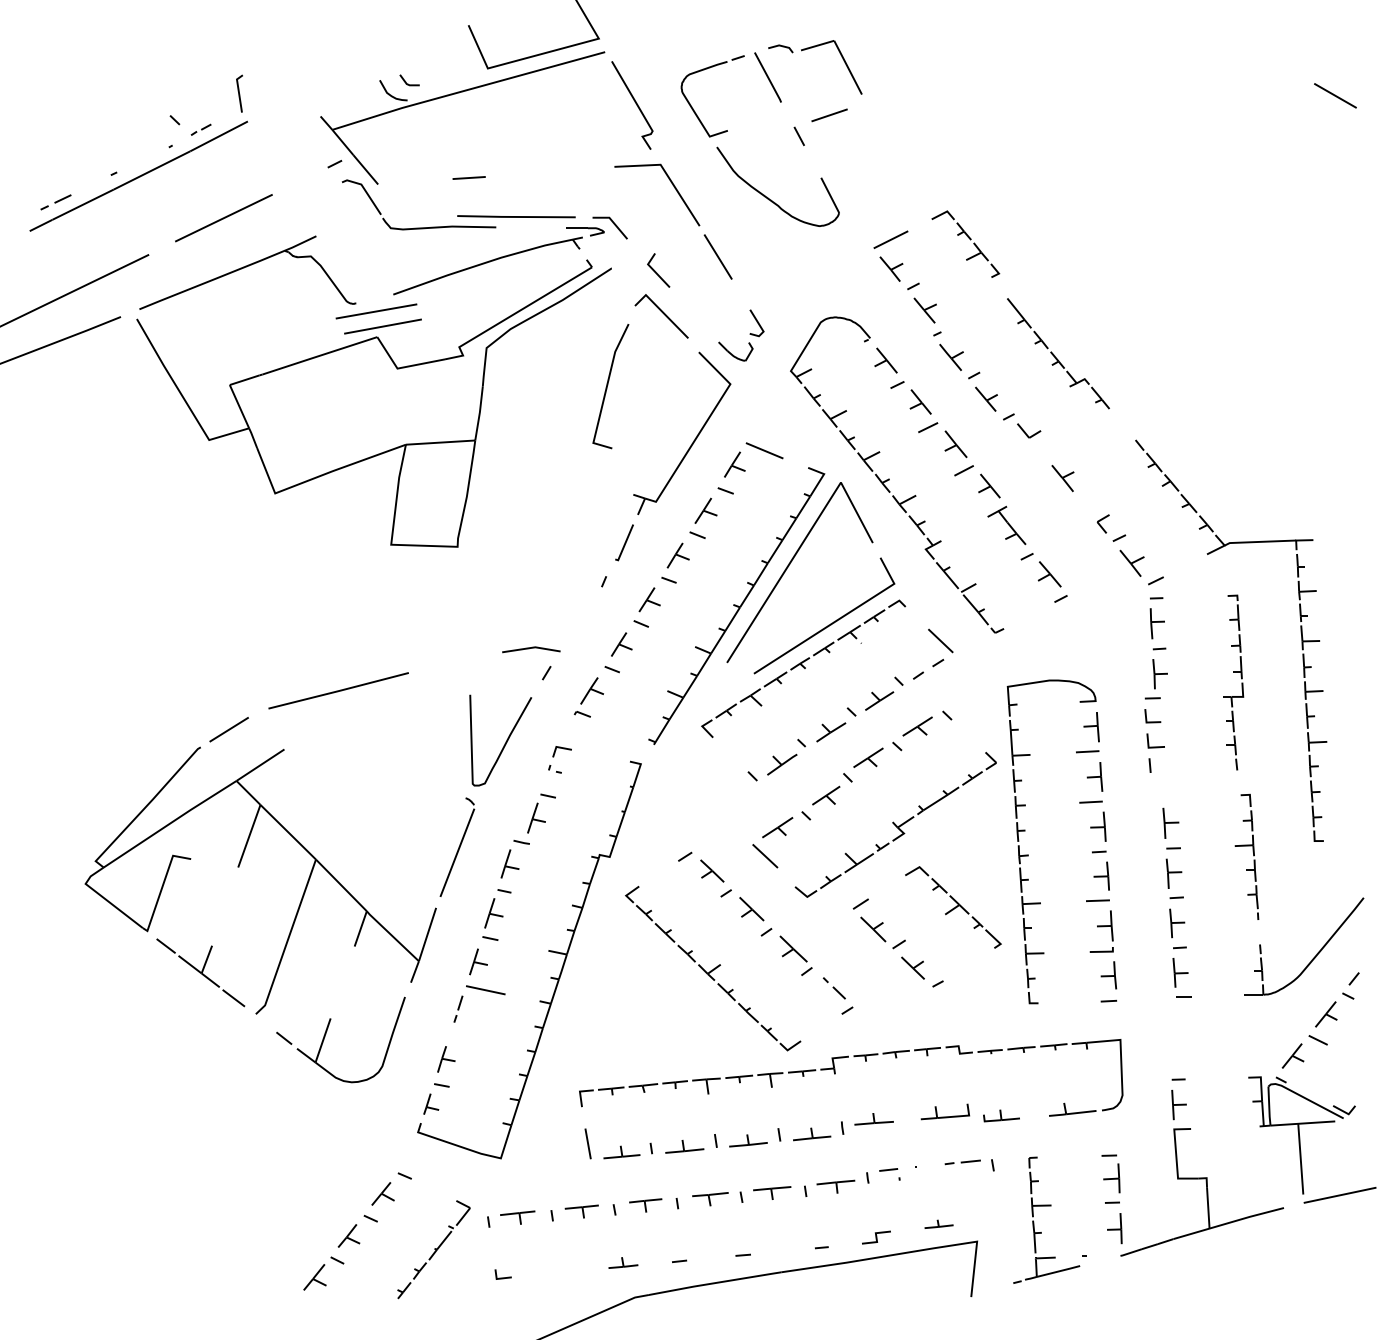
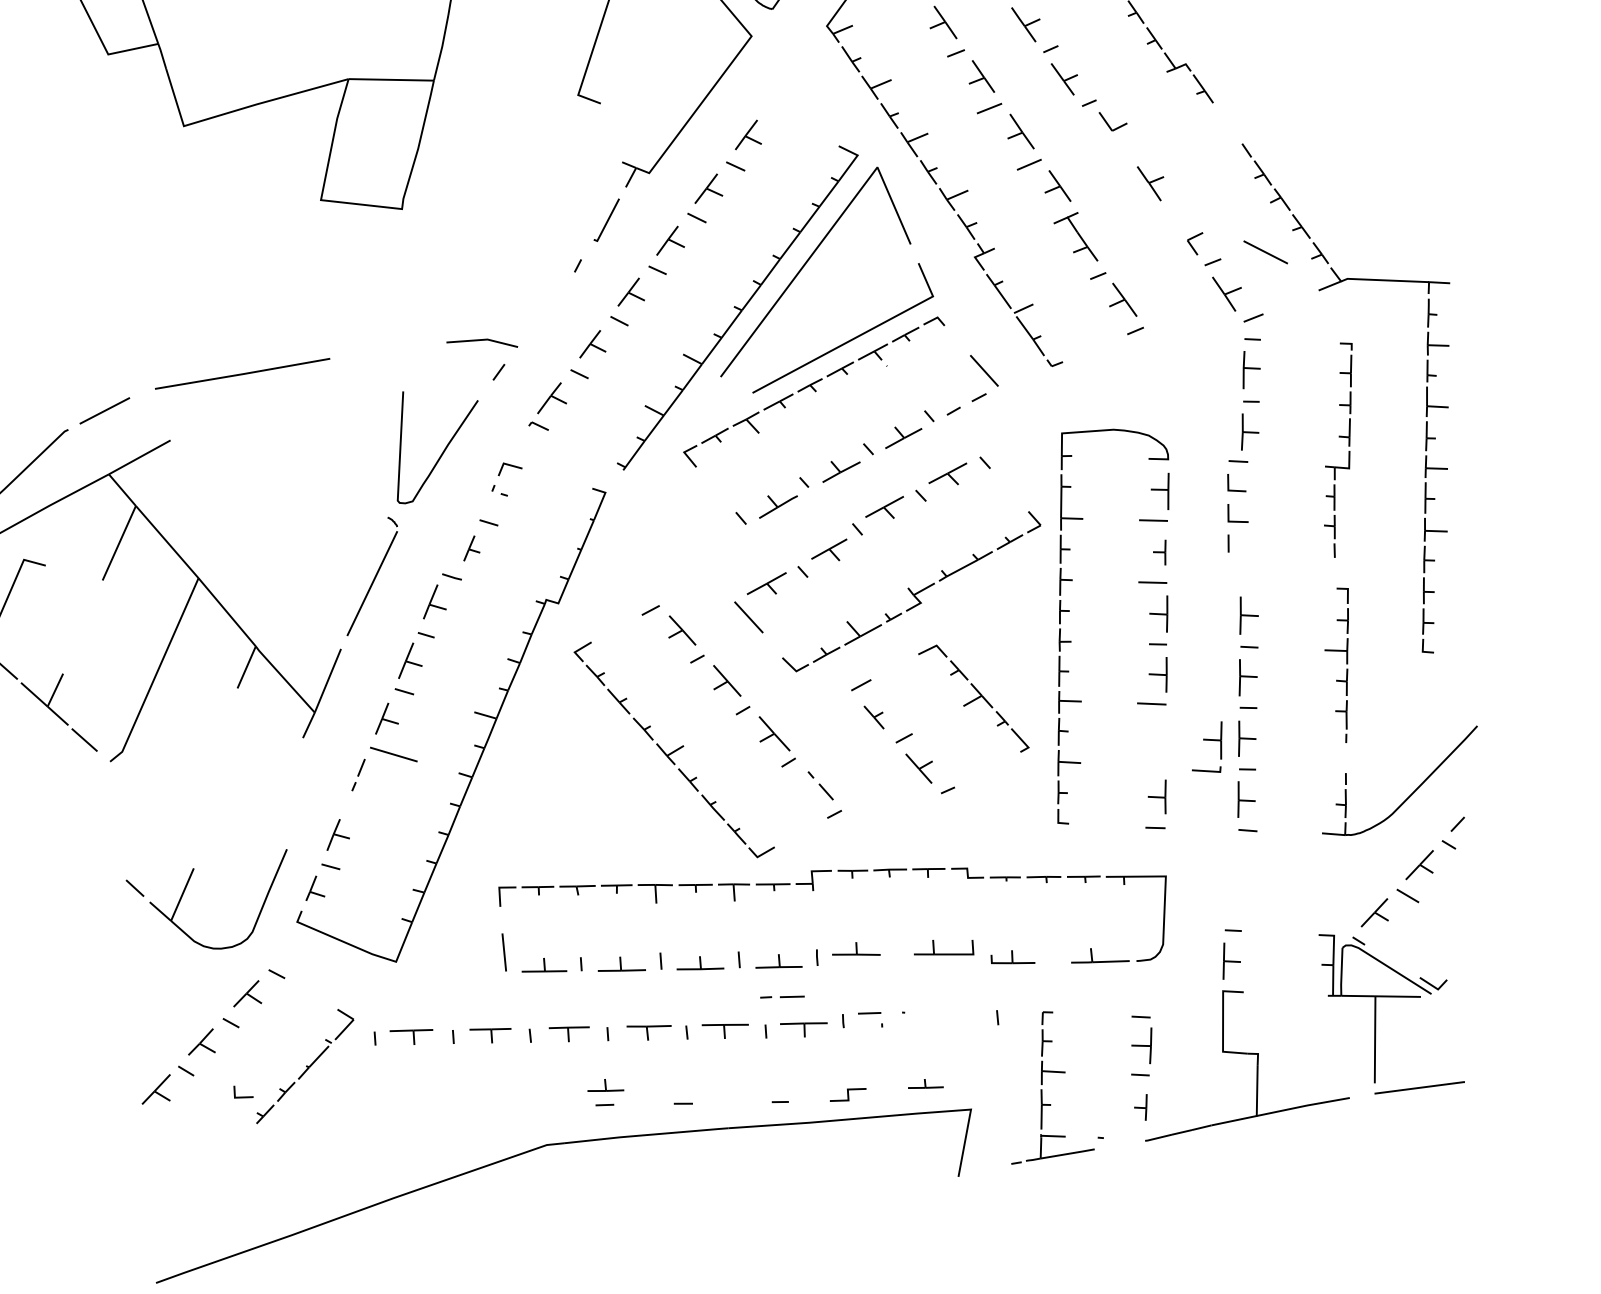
line: (764, 450) -> (1265, 252), moved
part: (1094, 776) -> (1159, 551), size x0.7
part: (536, 817) -> (472, 547), size x0.7
part: (873, 929) -> (874, 717), size x0.7
part: (1101, 931) -> (1208, 746), moved
part: (326, 1034) -> (187, 887), moved
line: (962, 1162) -> (782, 997), moved
part: (1114, 1228) -> (1140, 1106), size x0.7
part: (623, 1262) -> (606, 1085), moved
line: (502, 1277) -> (242, 1096), moved

